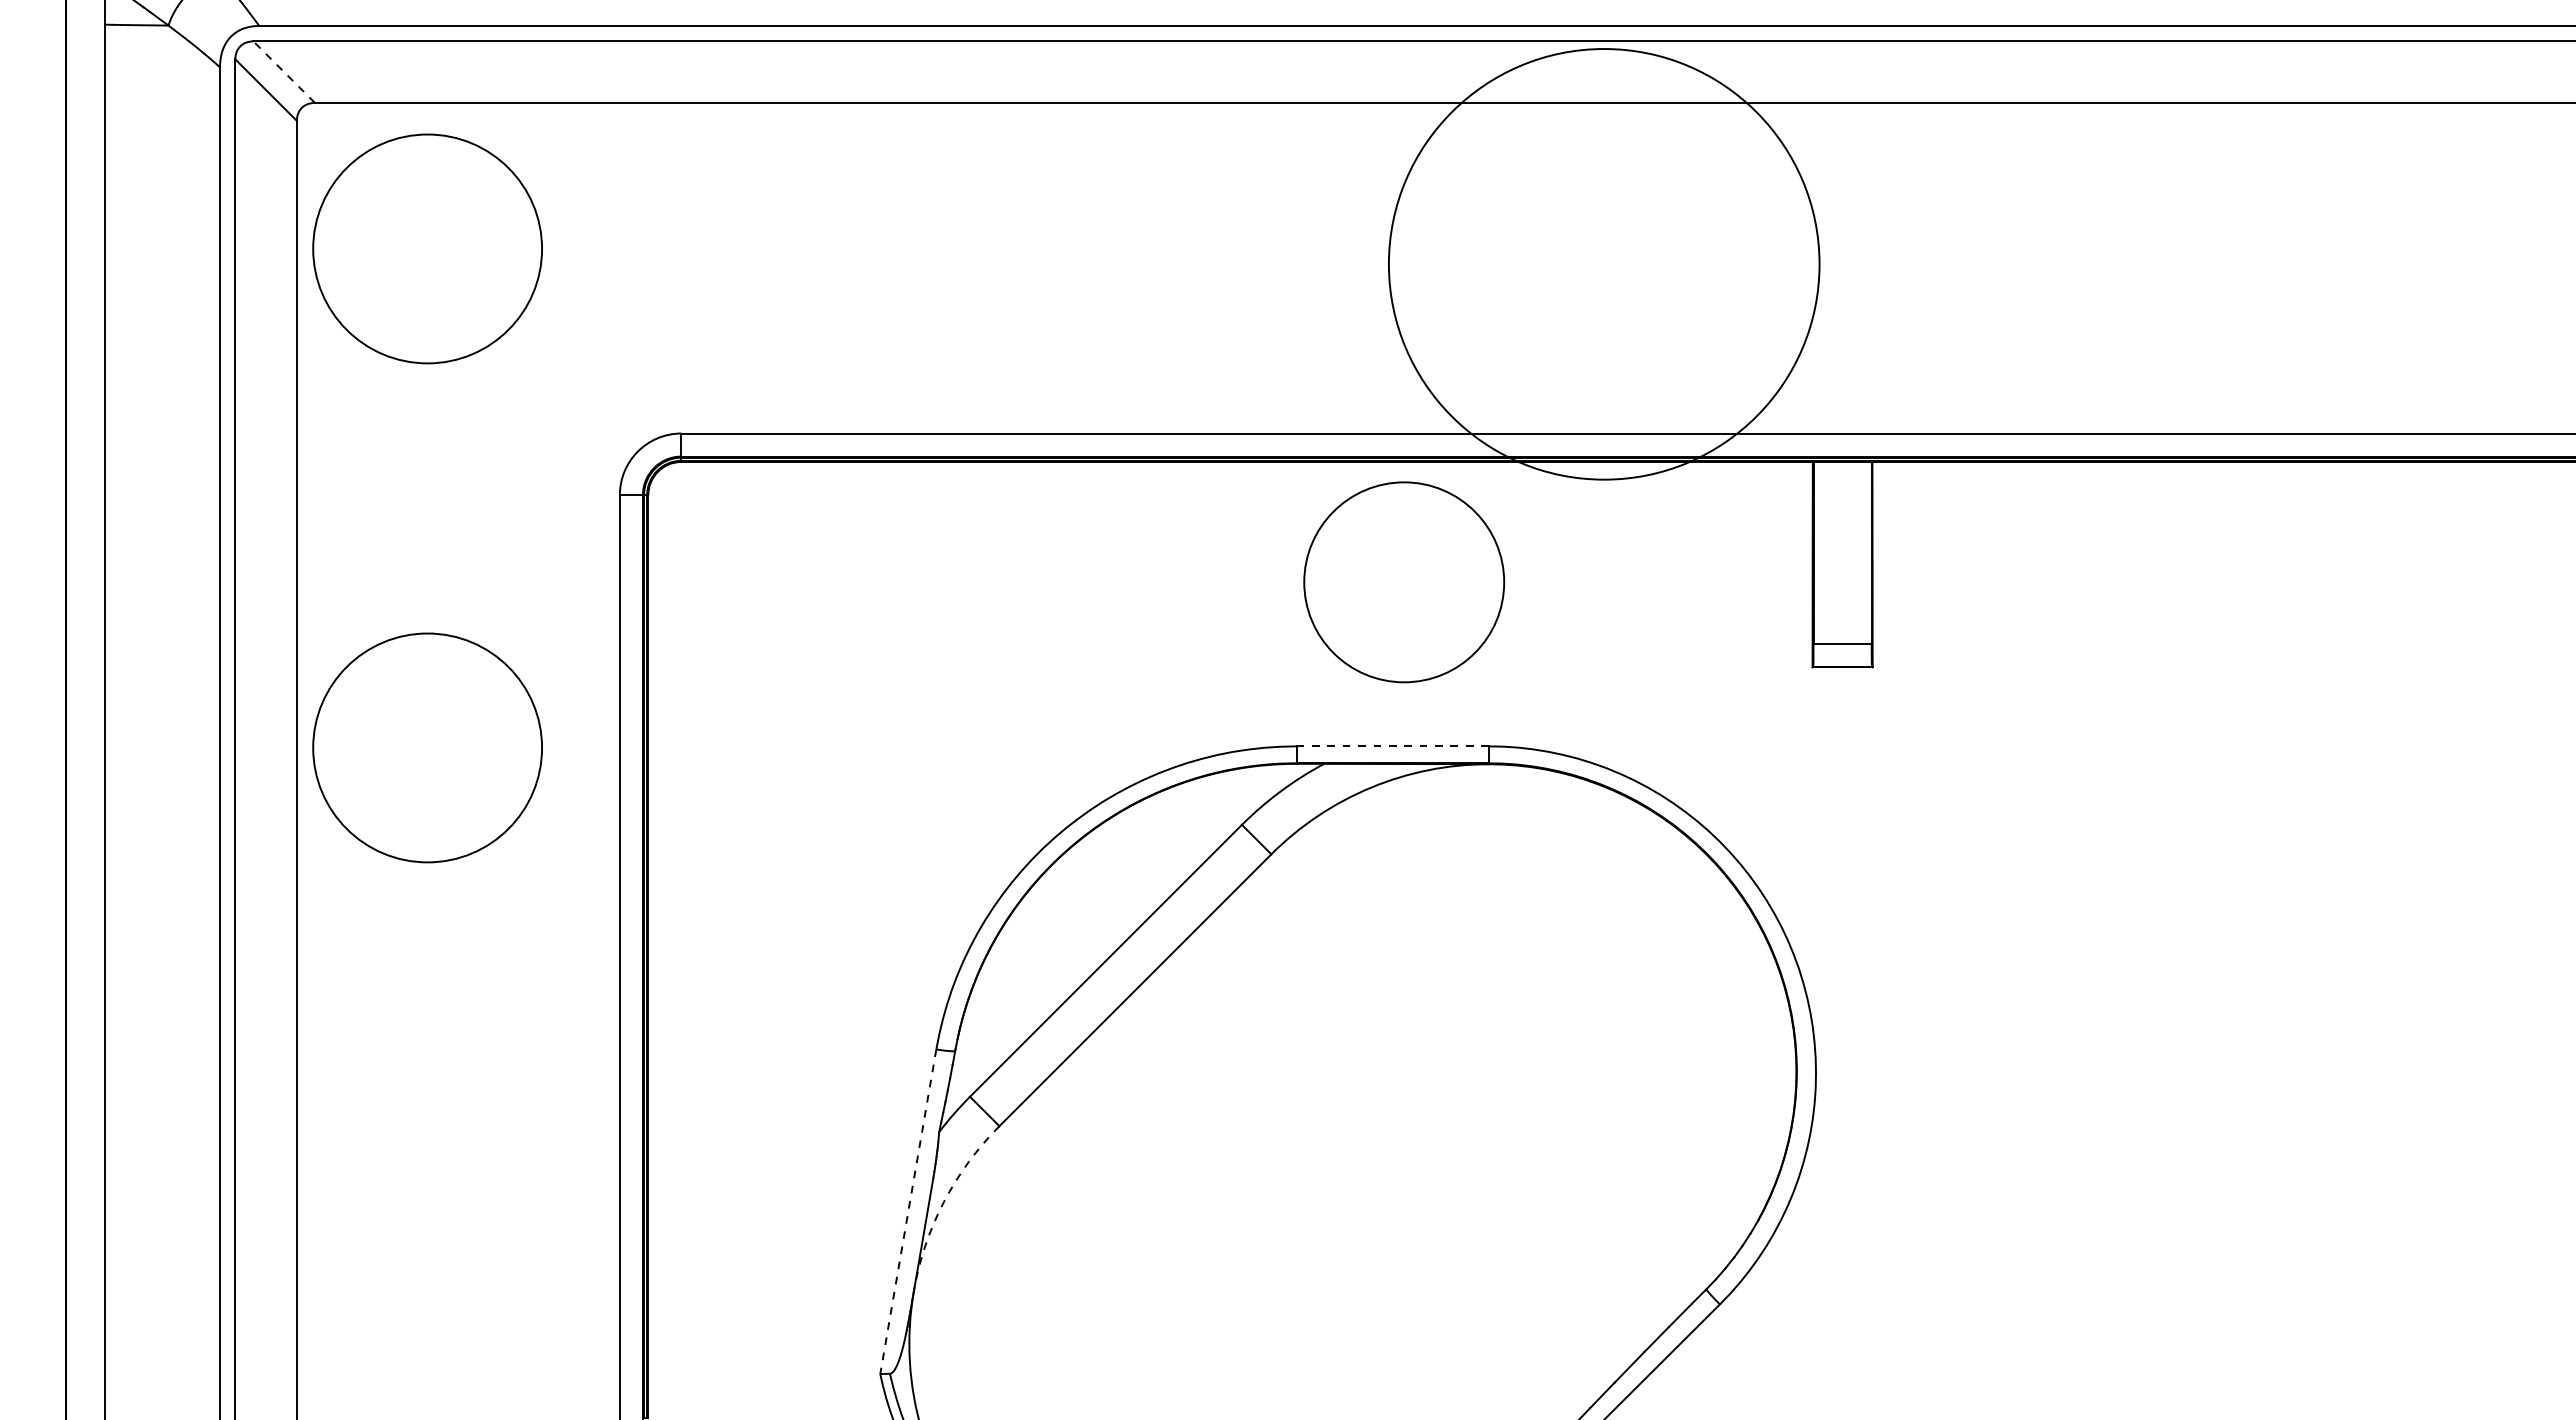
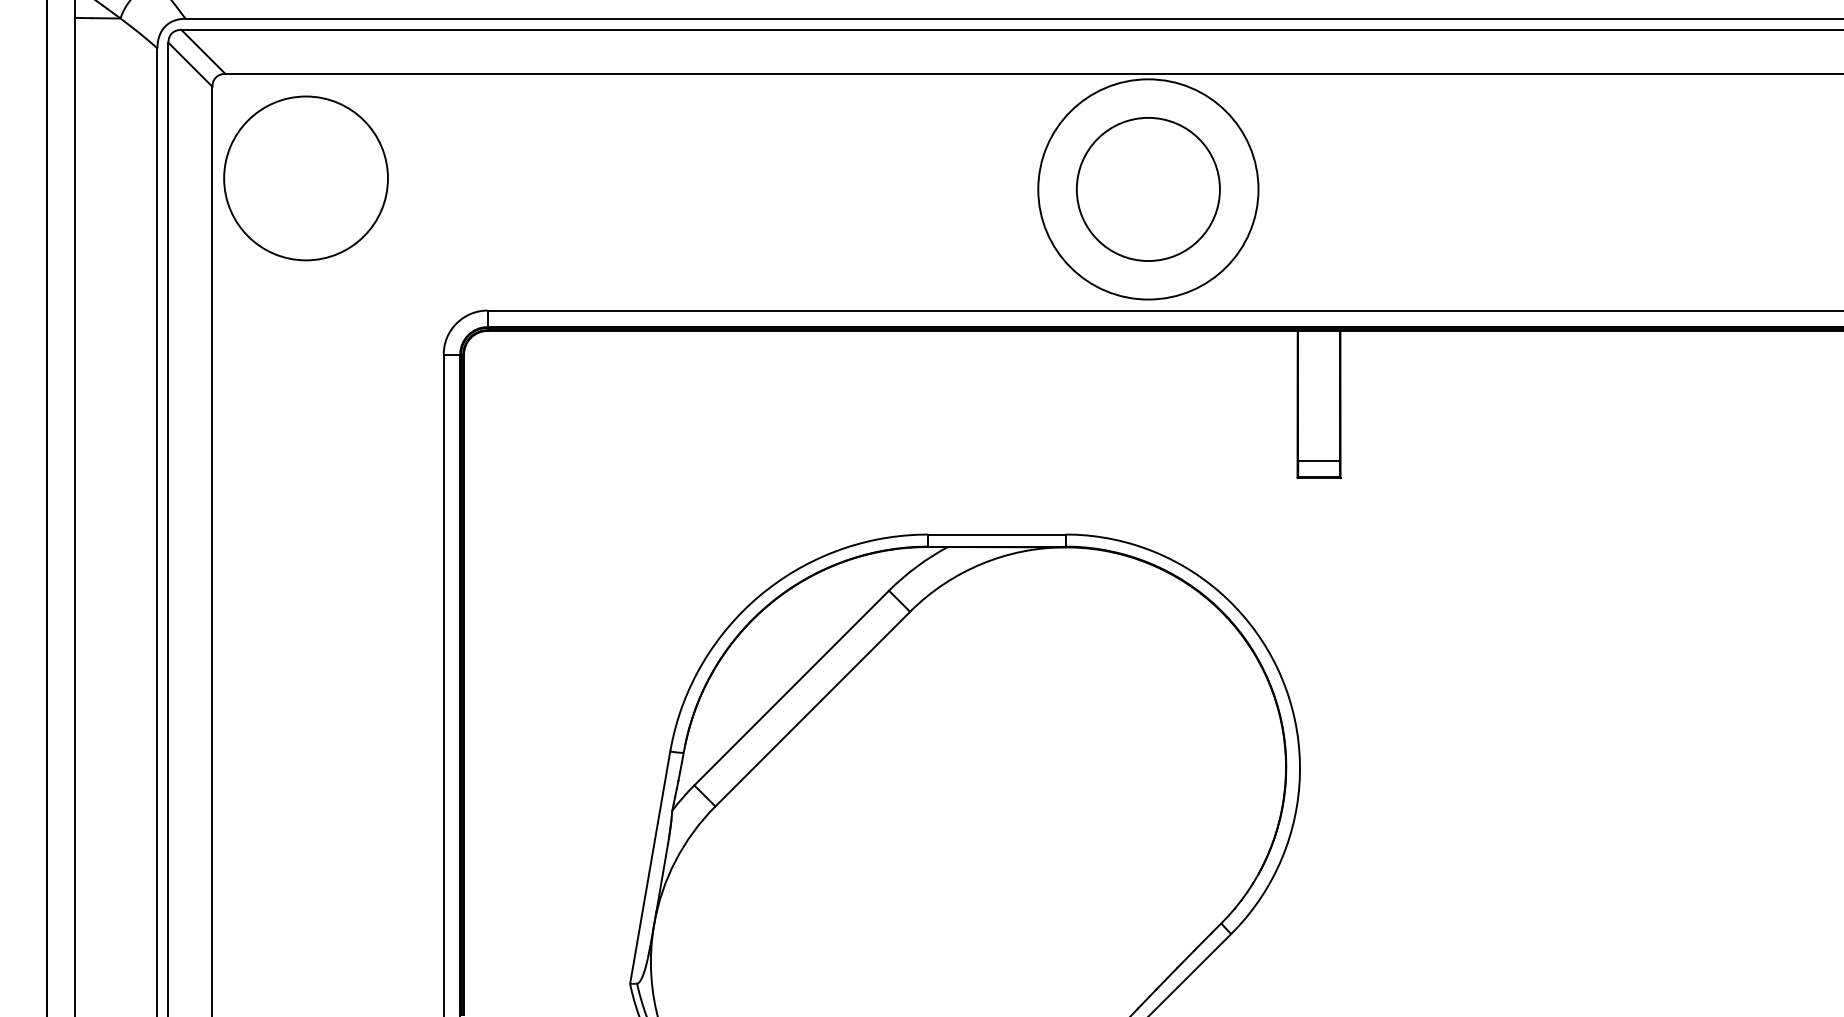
line: (284, 72) -> (203, 52), dashed -> solid
circle: (1604, 264) -> (1148, 189), size x0.71
circle: (1404, 582) -> (1148, 189), moved
line: (1393, 746) -> (997, 534), dashed -> solid
circle: (427, 747) -> (305, 535), removed
arc: (943, 1202) -> (675, 861), dashed -> solid
line: (908, 1211) -> (650, 867), dashed -> solid

